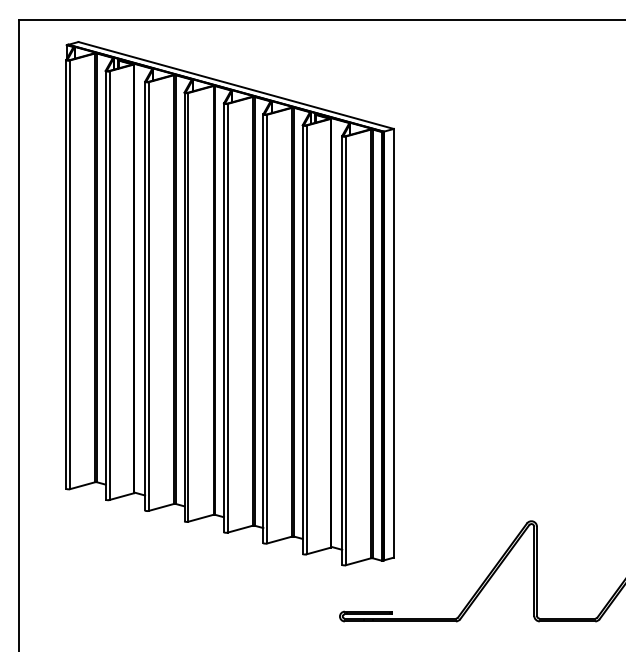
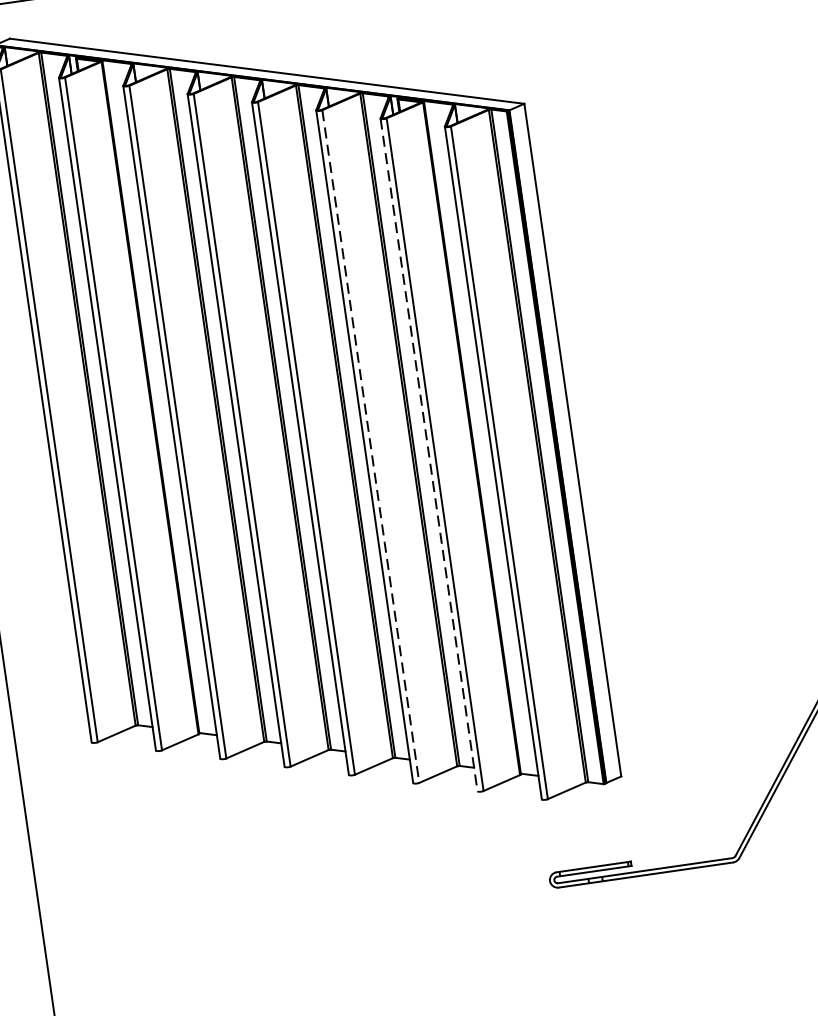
line: (267, 329) -> (371, 447), solid -> dashed
line: (302, 340) -> (428, 456), solid -> dashed

